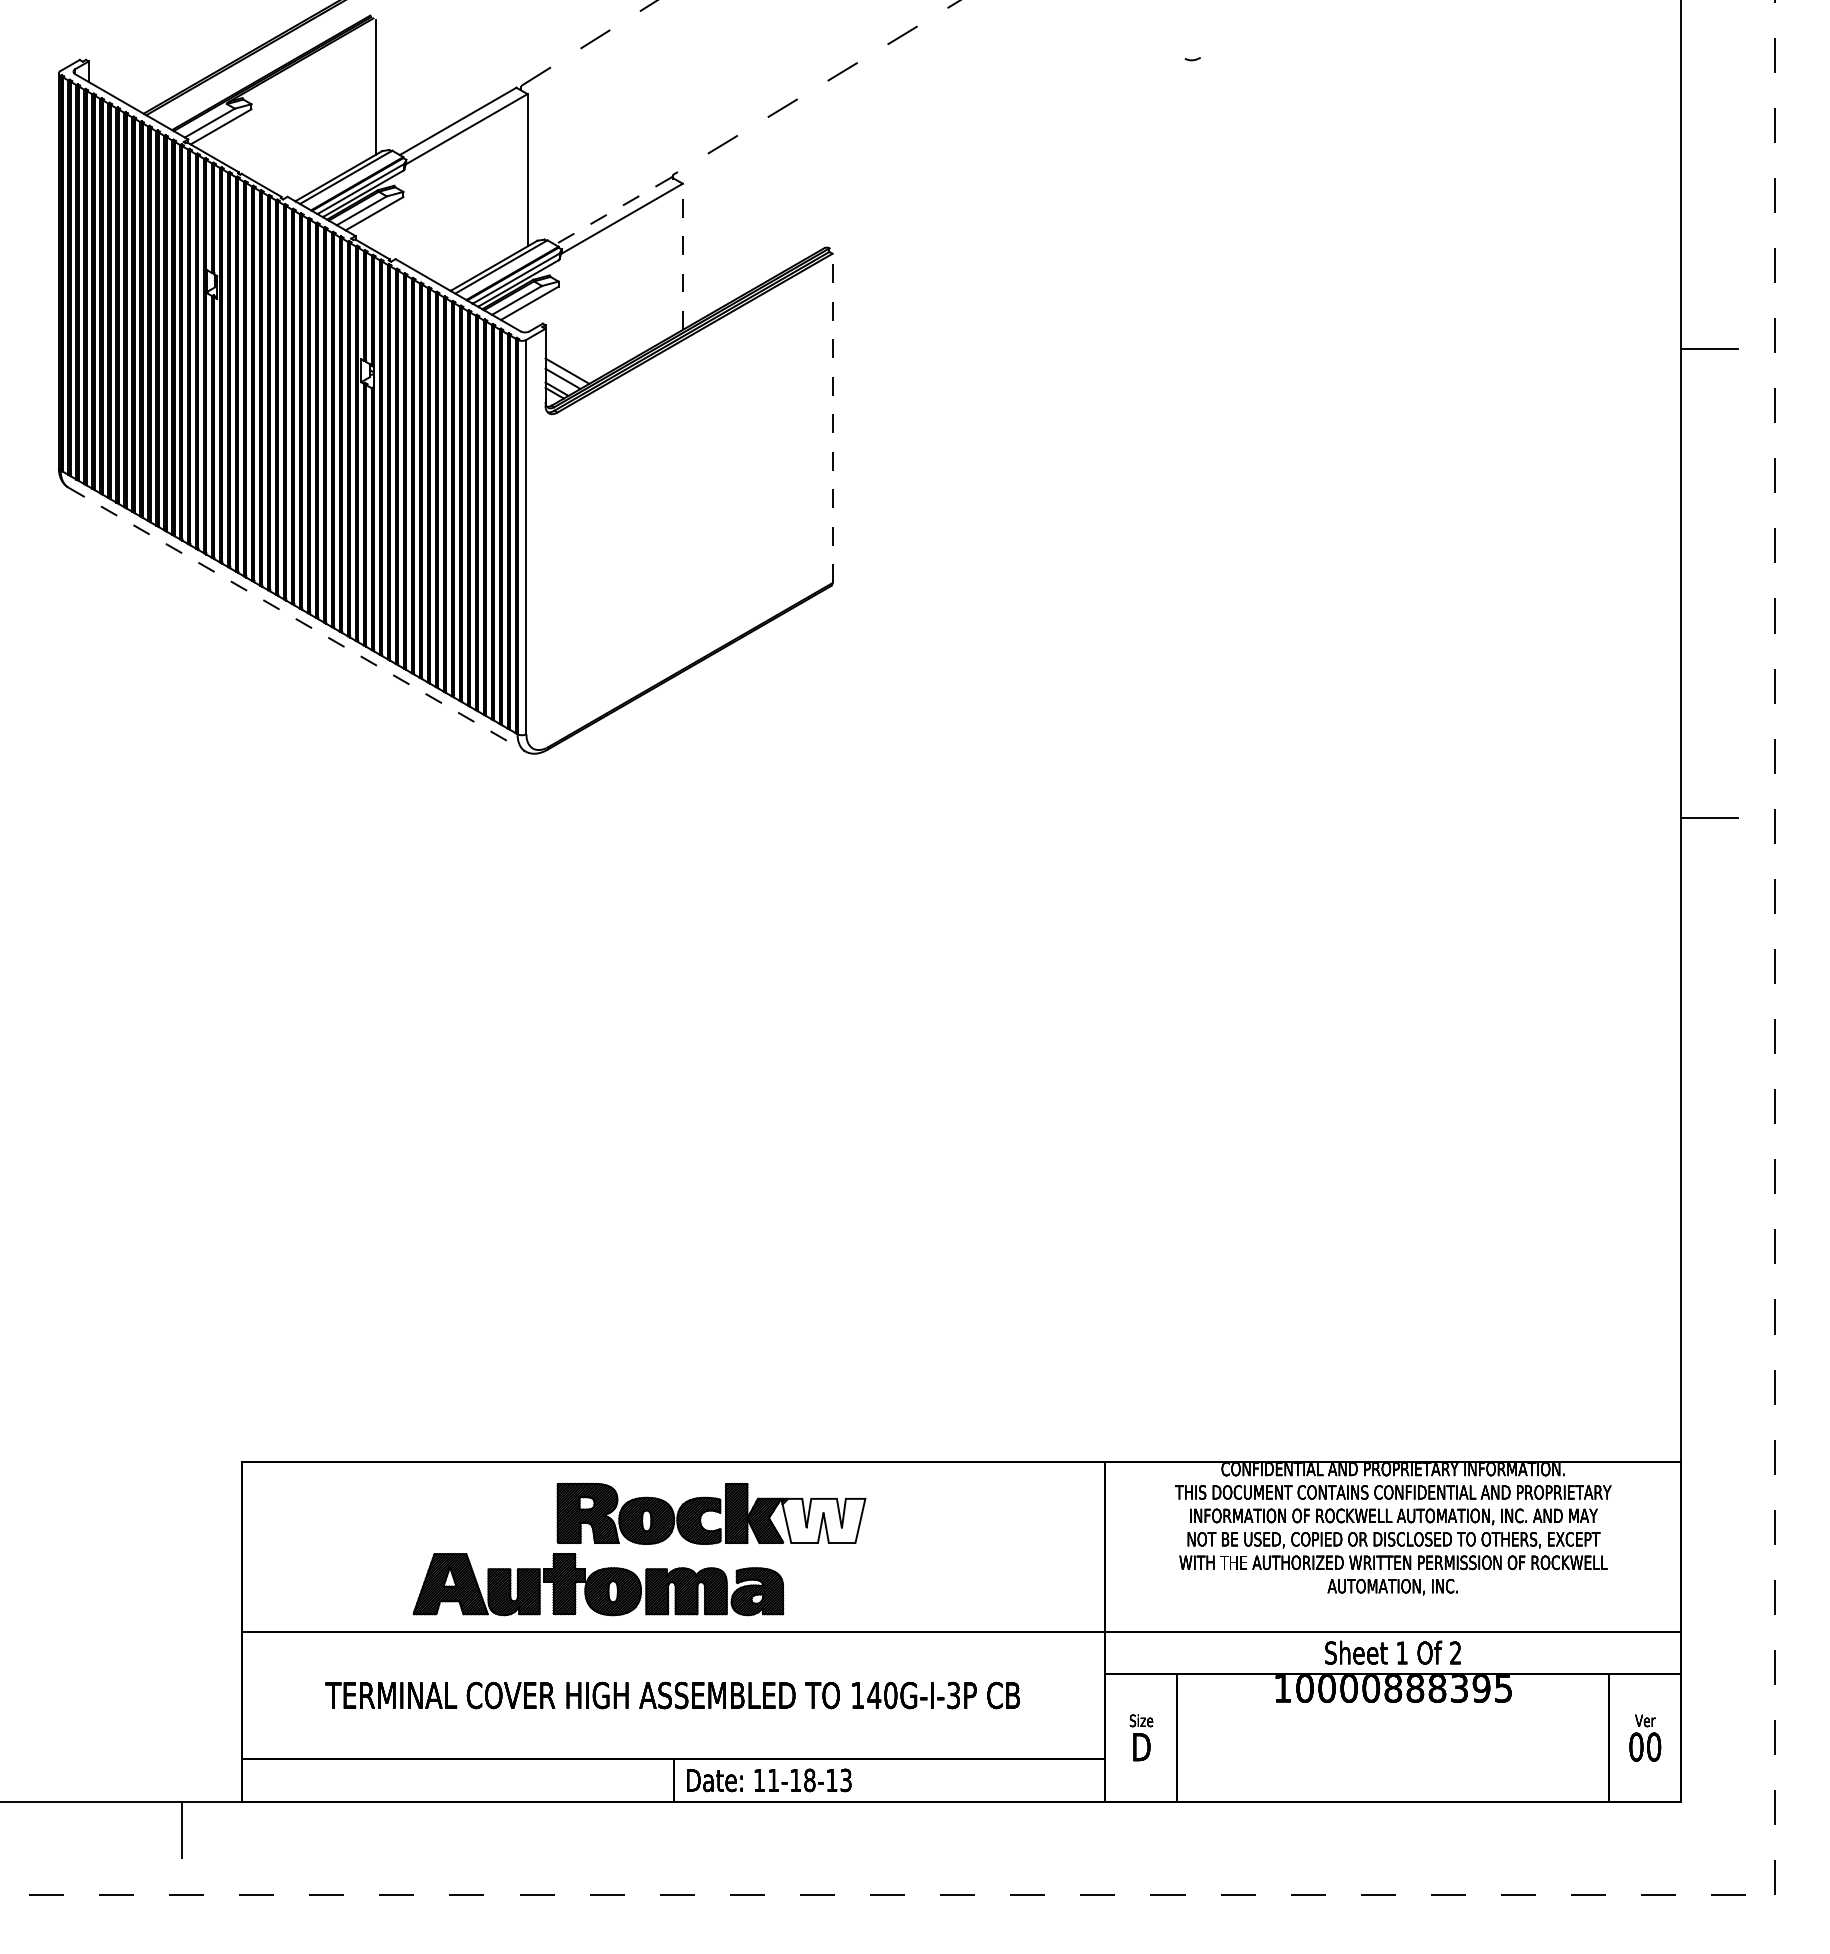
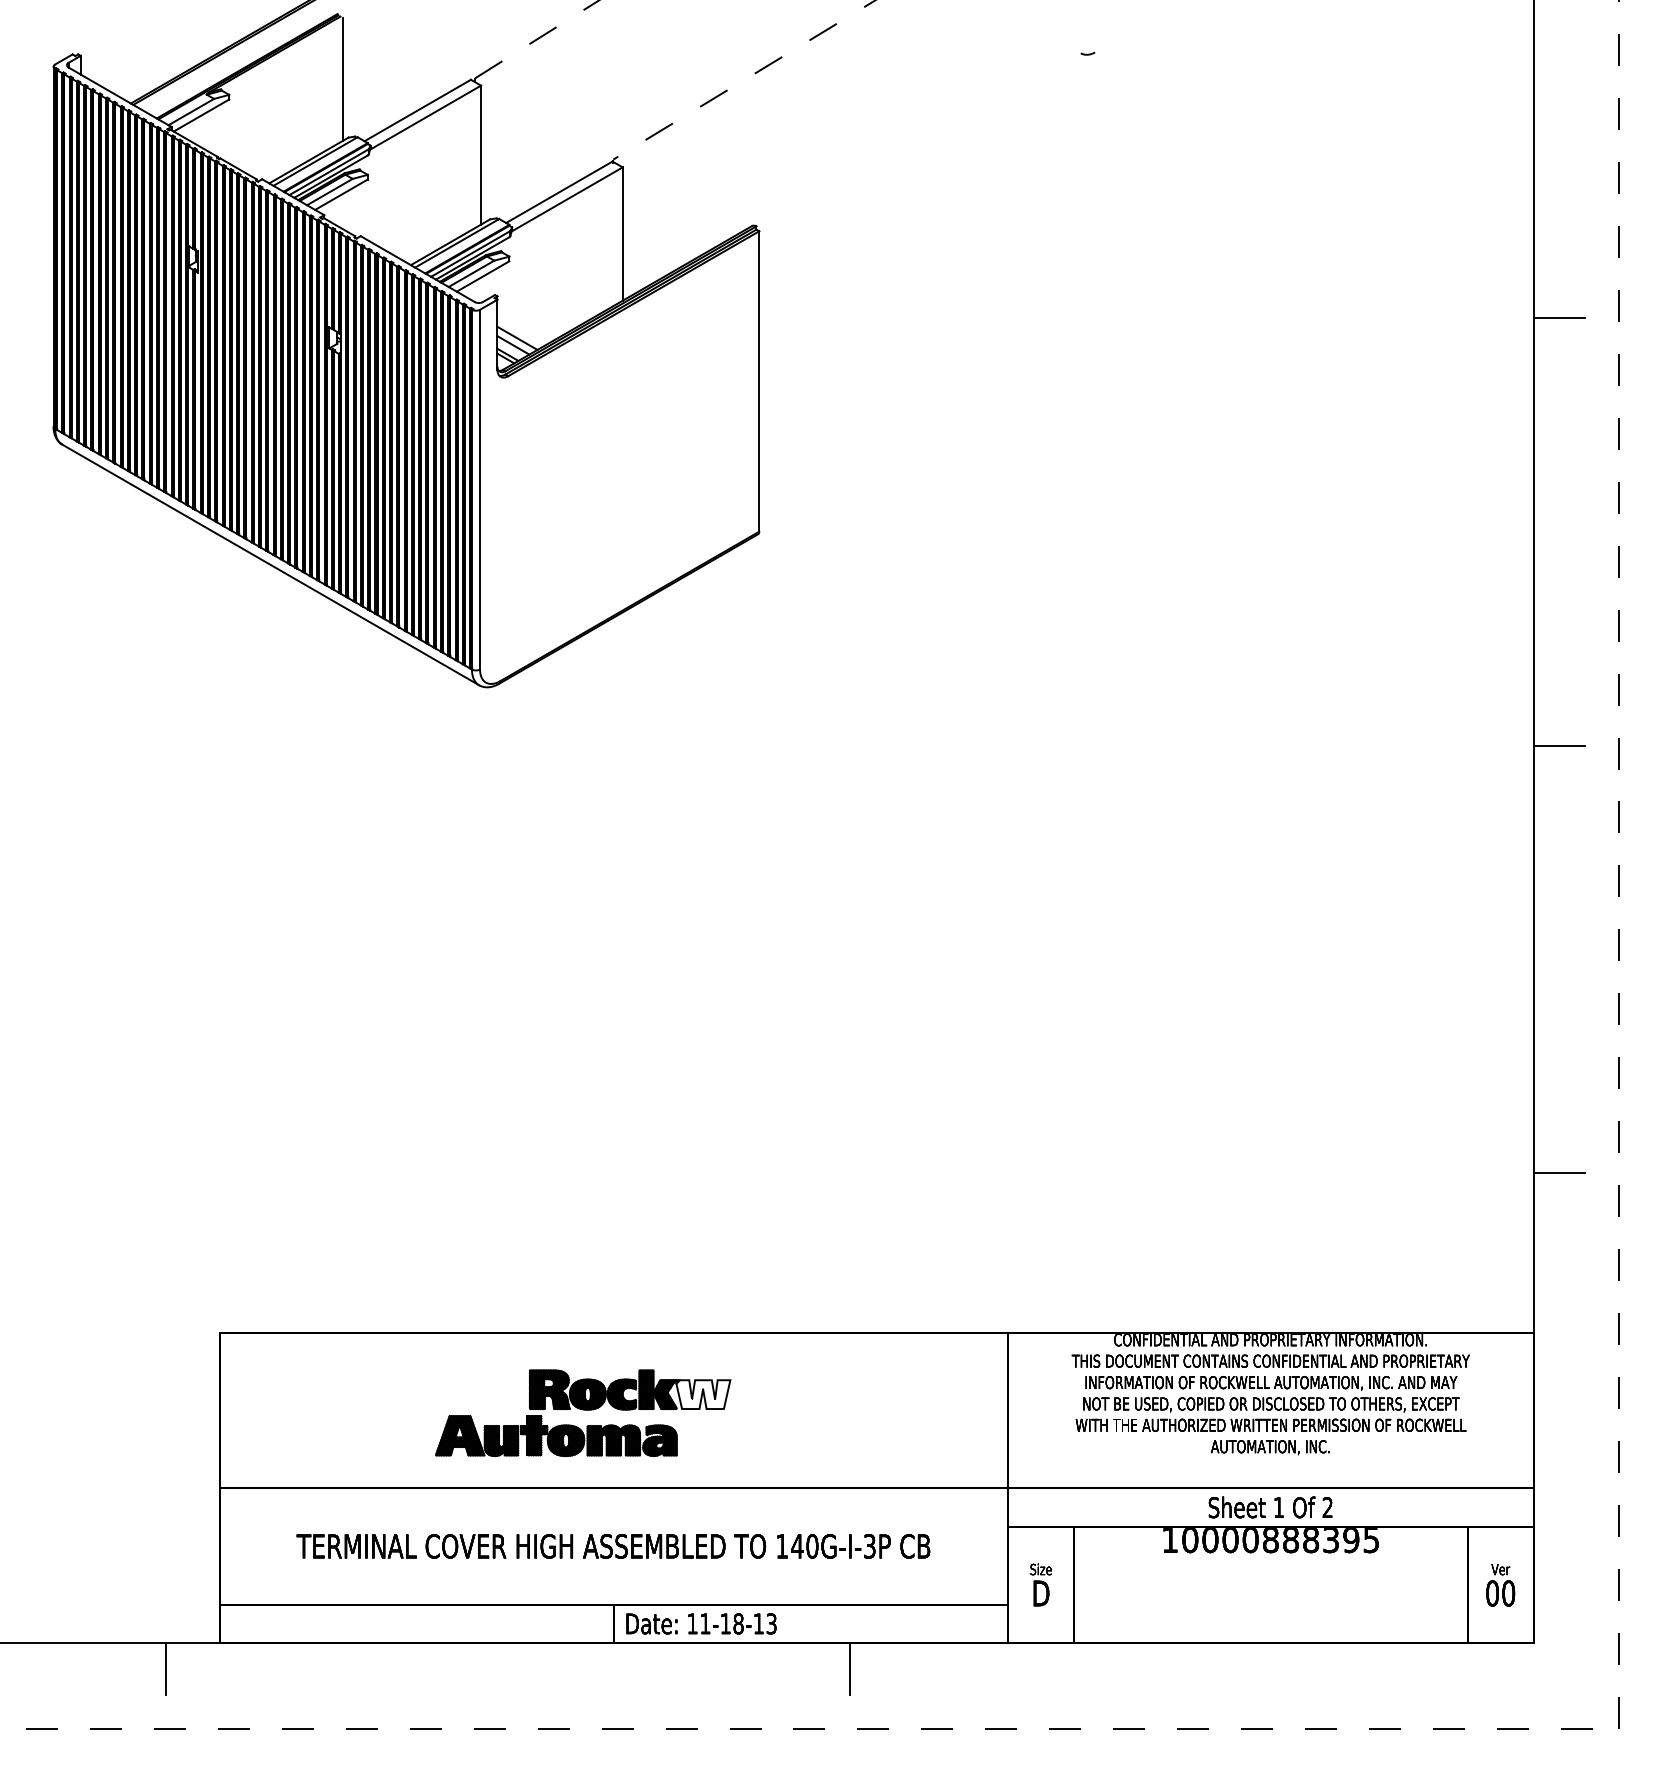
line: (612, 211) -> (558, 192), dashed -> solid
line: (682, 256) -> (622, 233), dashed -> solid
line: (832, 418) -> (759, 381), dashed -> solid
line: (296, 619) -> (270, 564), dashed -> solid
line: (1709, 1286) -> (1559, 1173), added
part: (639, 1549) -> (583, 1413), size x0.71
line: (931, 1829) -> (849, 1668), added

